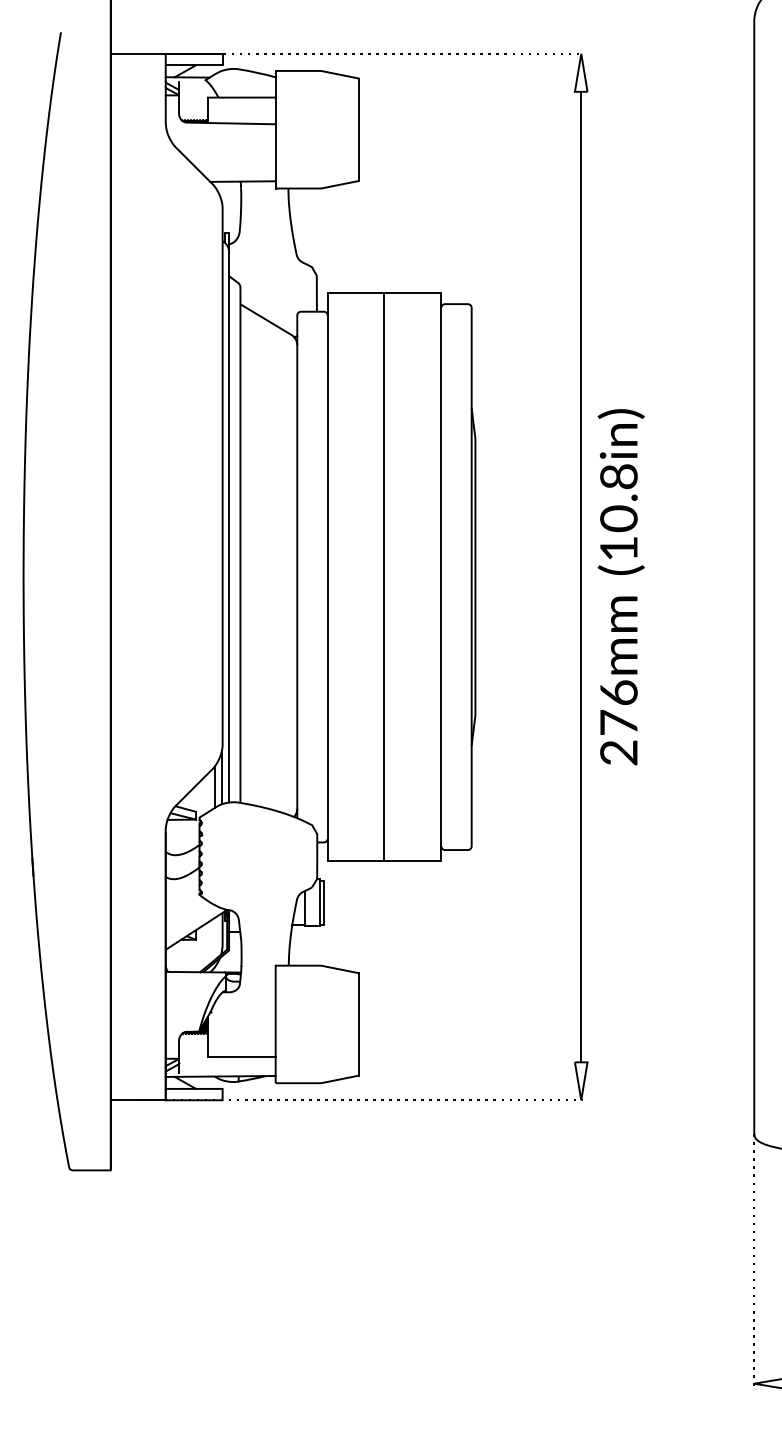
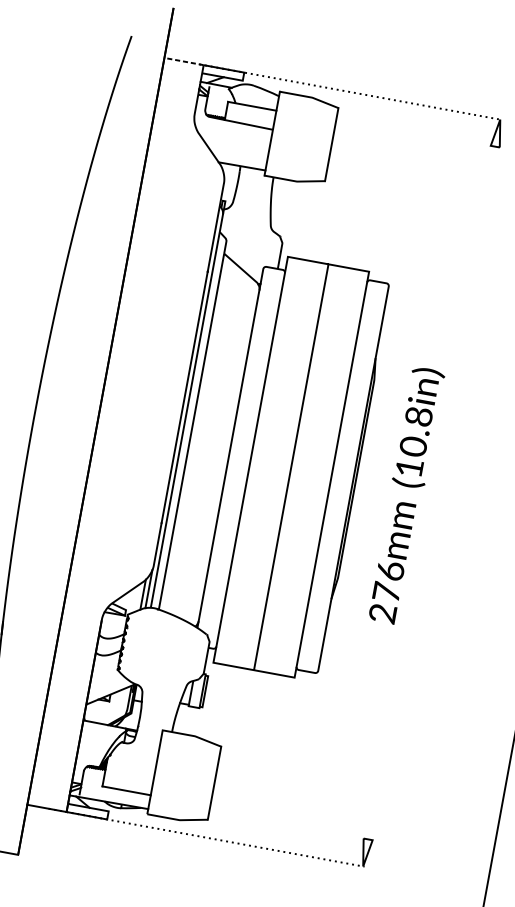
line: (137, 53) -> (183, 61), solid -> dashed
line: (581, 576) -> (431, 492), removed
text: (620, 587) -> (405, 495), moved

